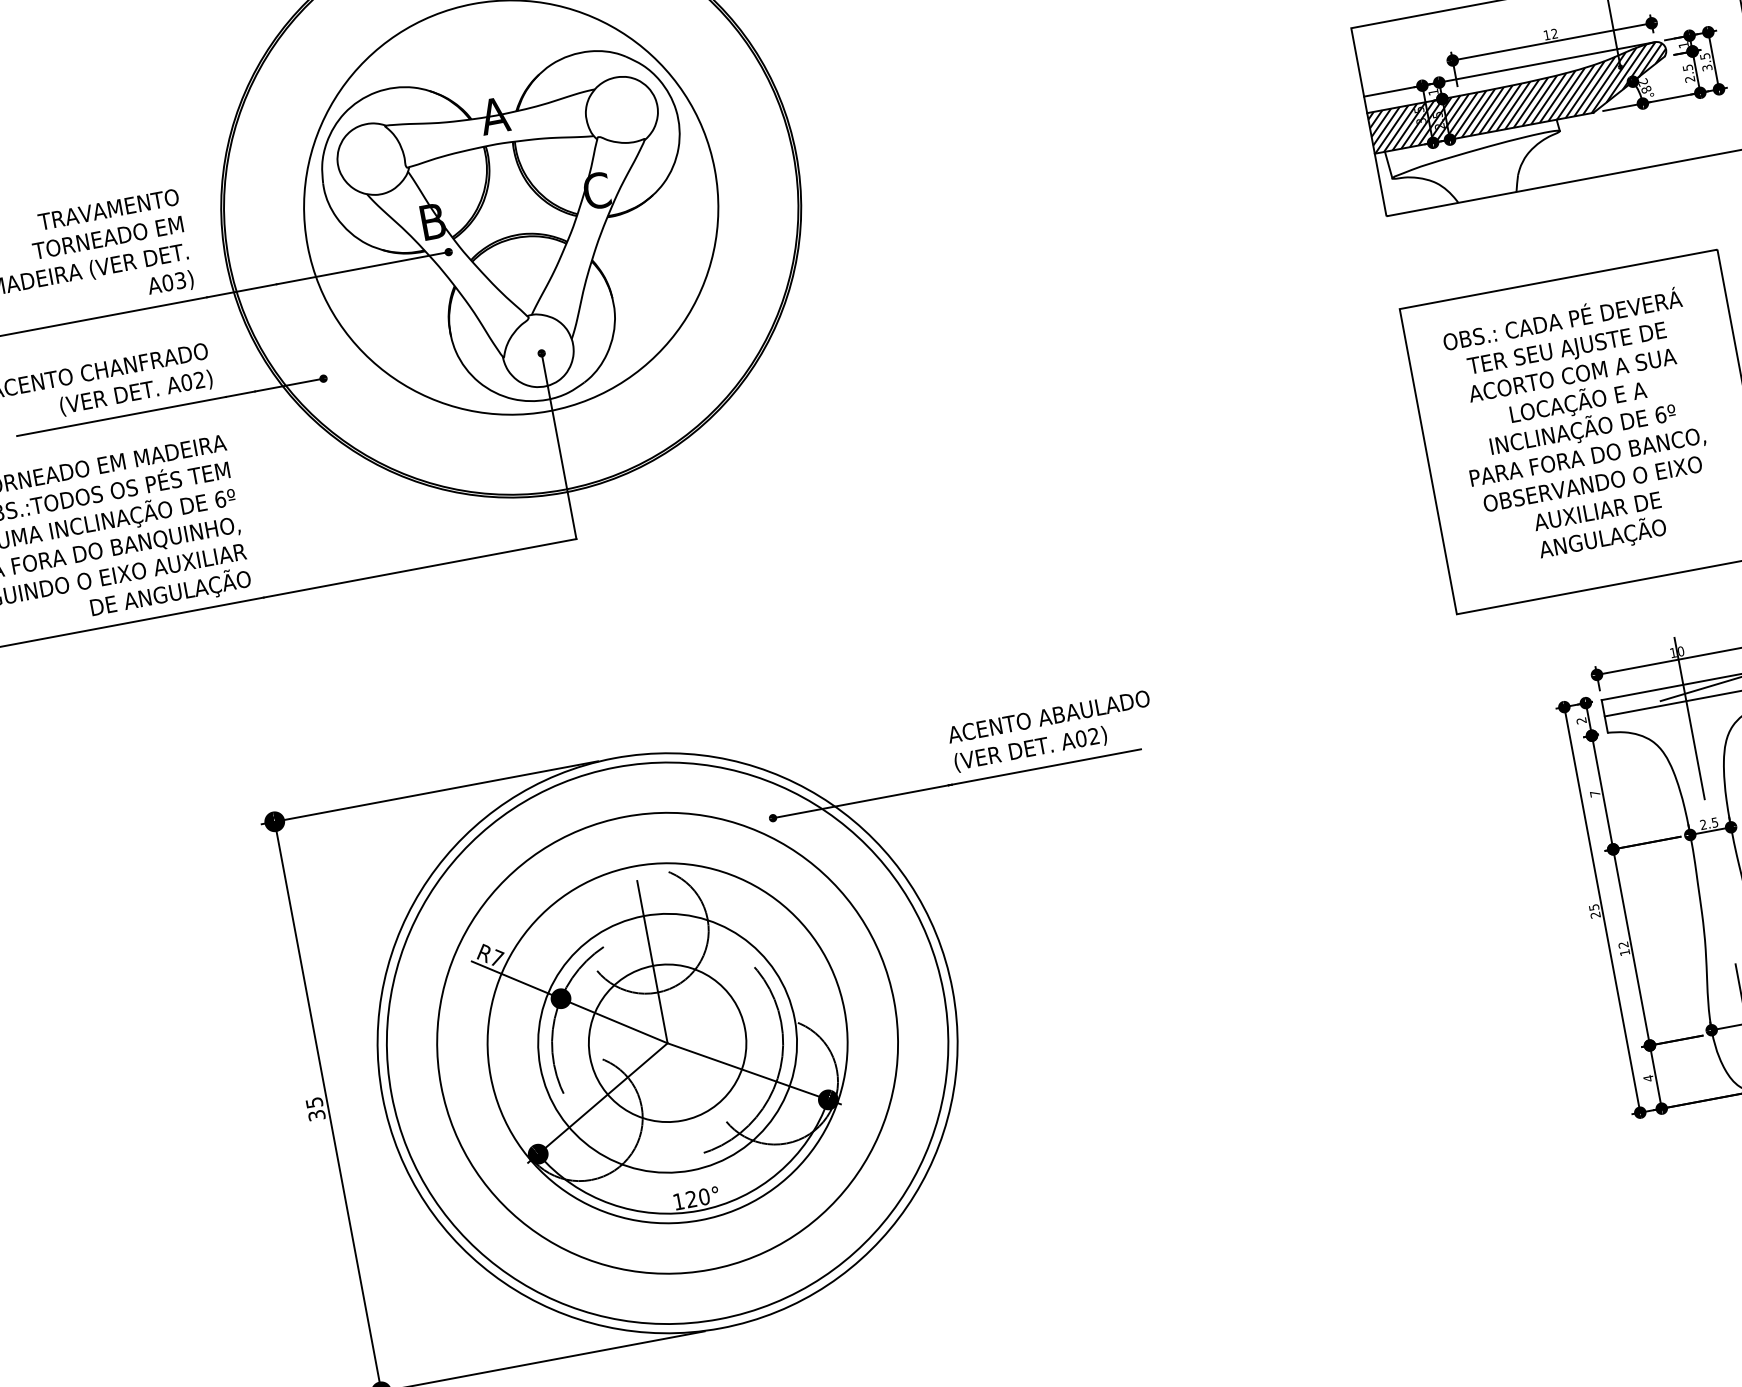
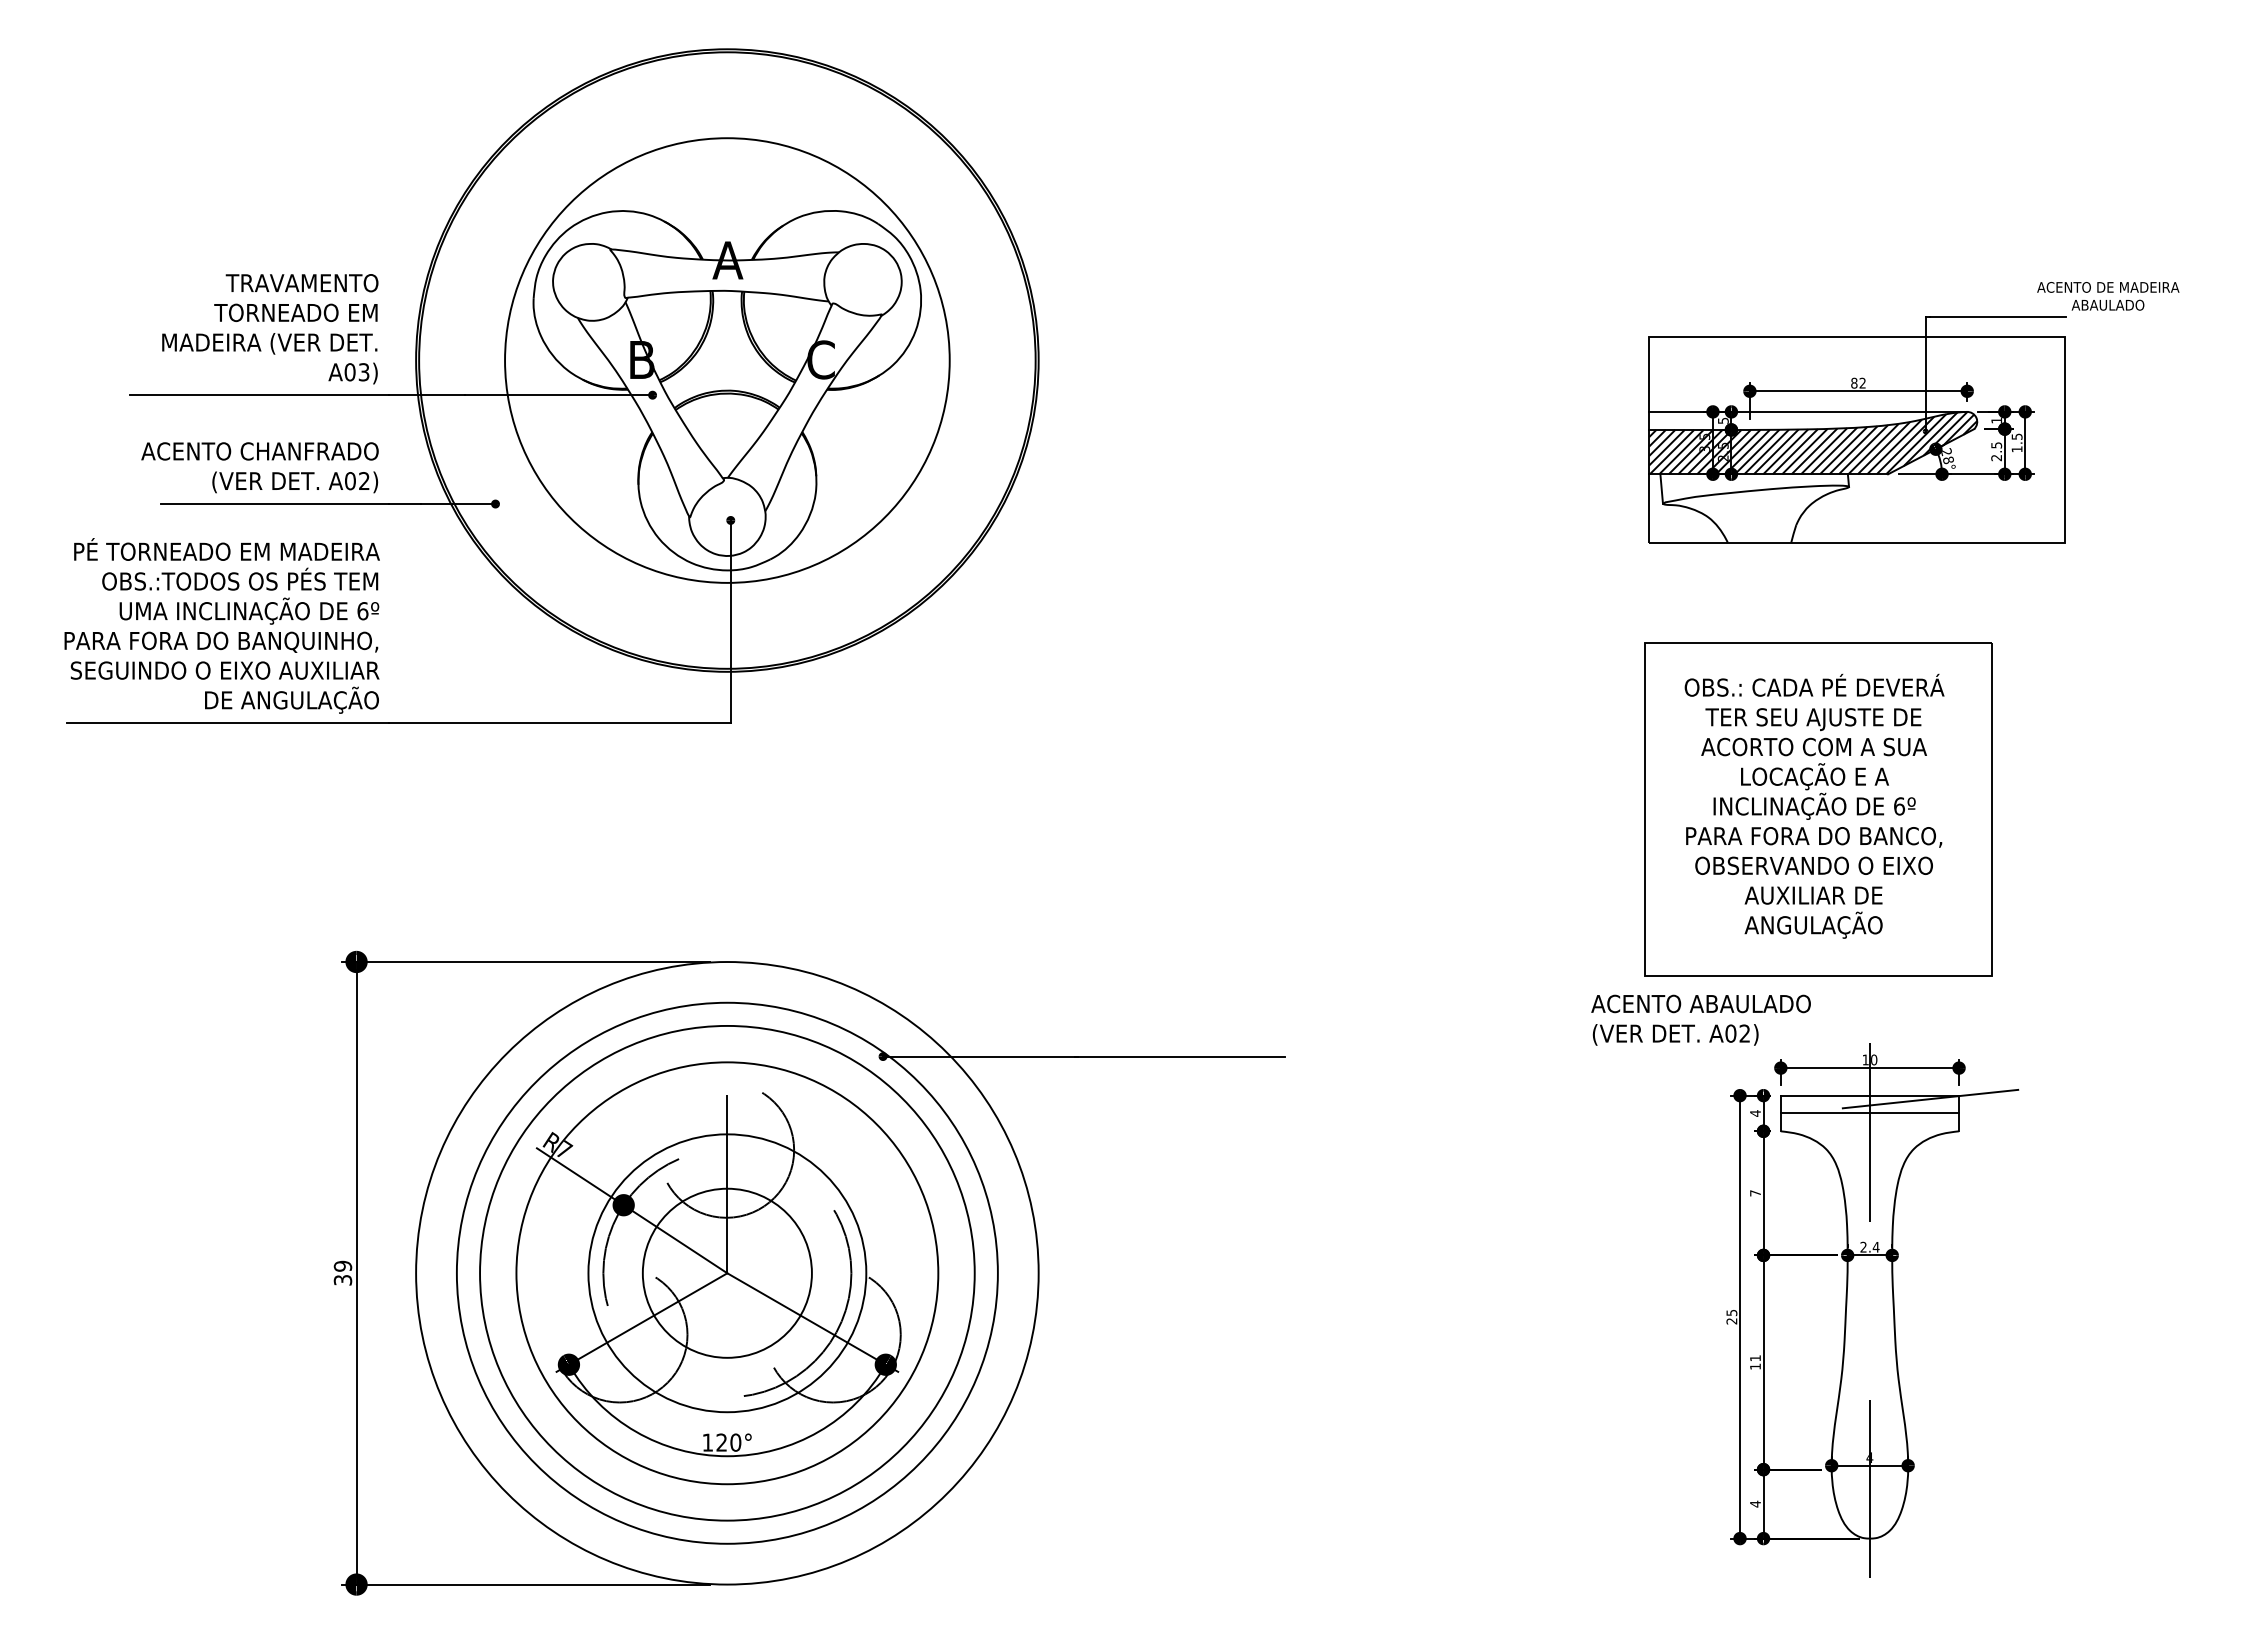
text: (1546, 34) -> (1854, 382), 12 -> 82
text: (1706, 68) -> (2016, 449), 3.5 -> 1.5
text: (1433, 91) -> (1723, 420), 1 -> 5
text: (1581, 720) -> (1755, 1113), 2 -> 4
text: (1050, 731) -> (1700, 1019), moved
text: (1714, 822) -> (1875, 1247), 2.5 -> 2.4
text: (1623, 945) -> (1755, 1358), 12 -> 11
circle: (667, 1042) -> (727, 1272), size x0.7
circle: (667, 1043) -> (727, 1273), size x1.4
text: (313, 1102) -> (342, 1265), 35 -> 39

